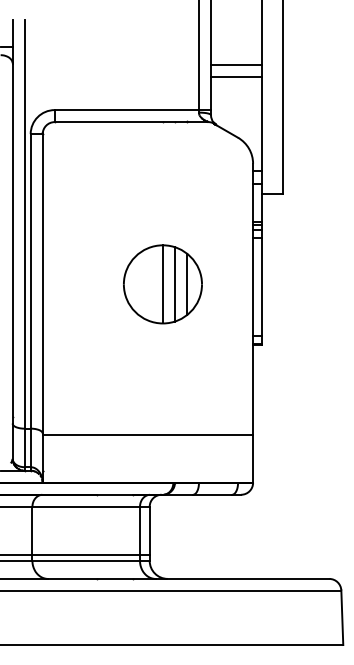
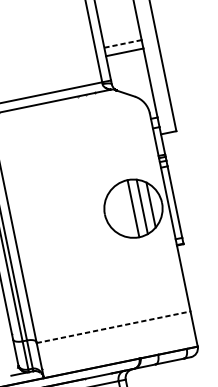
line: (236, 65) -> (122, 44), solid -> dashed
part: (162, 284) -> (133, 208), moved
line: (148, 434) -> (114, 327), solid -> dashed

